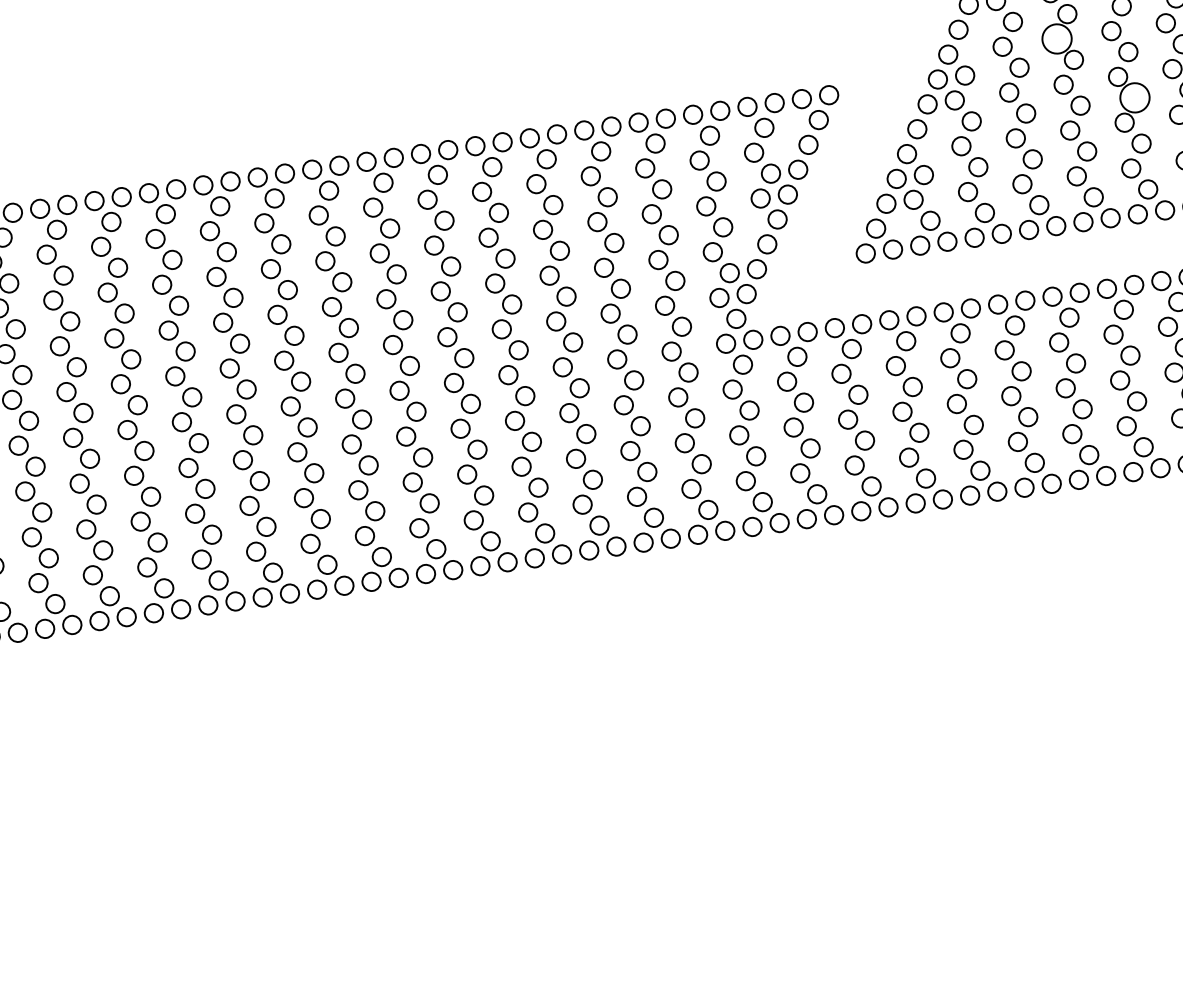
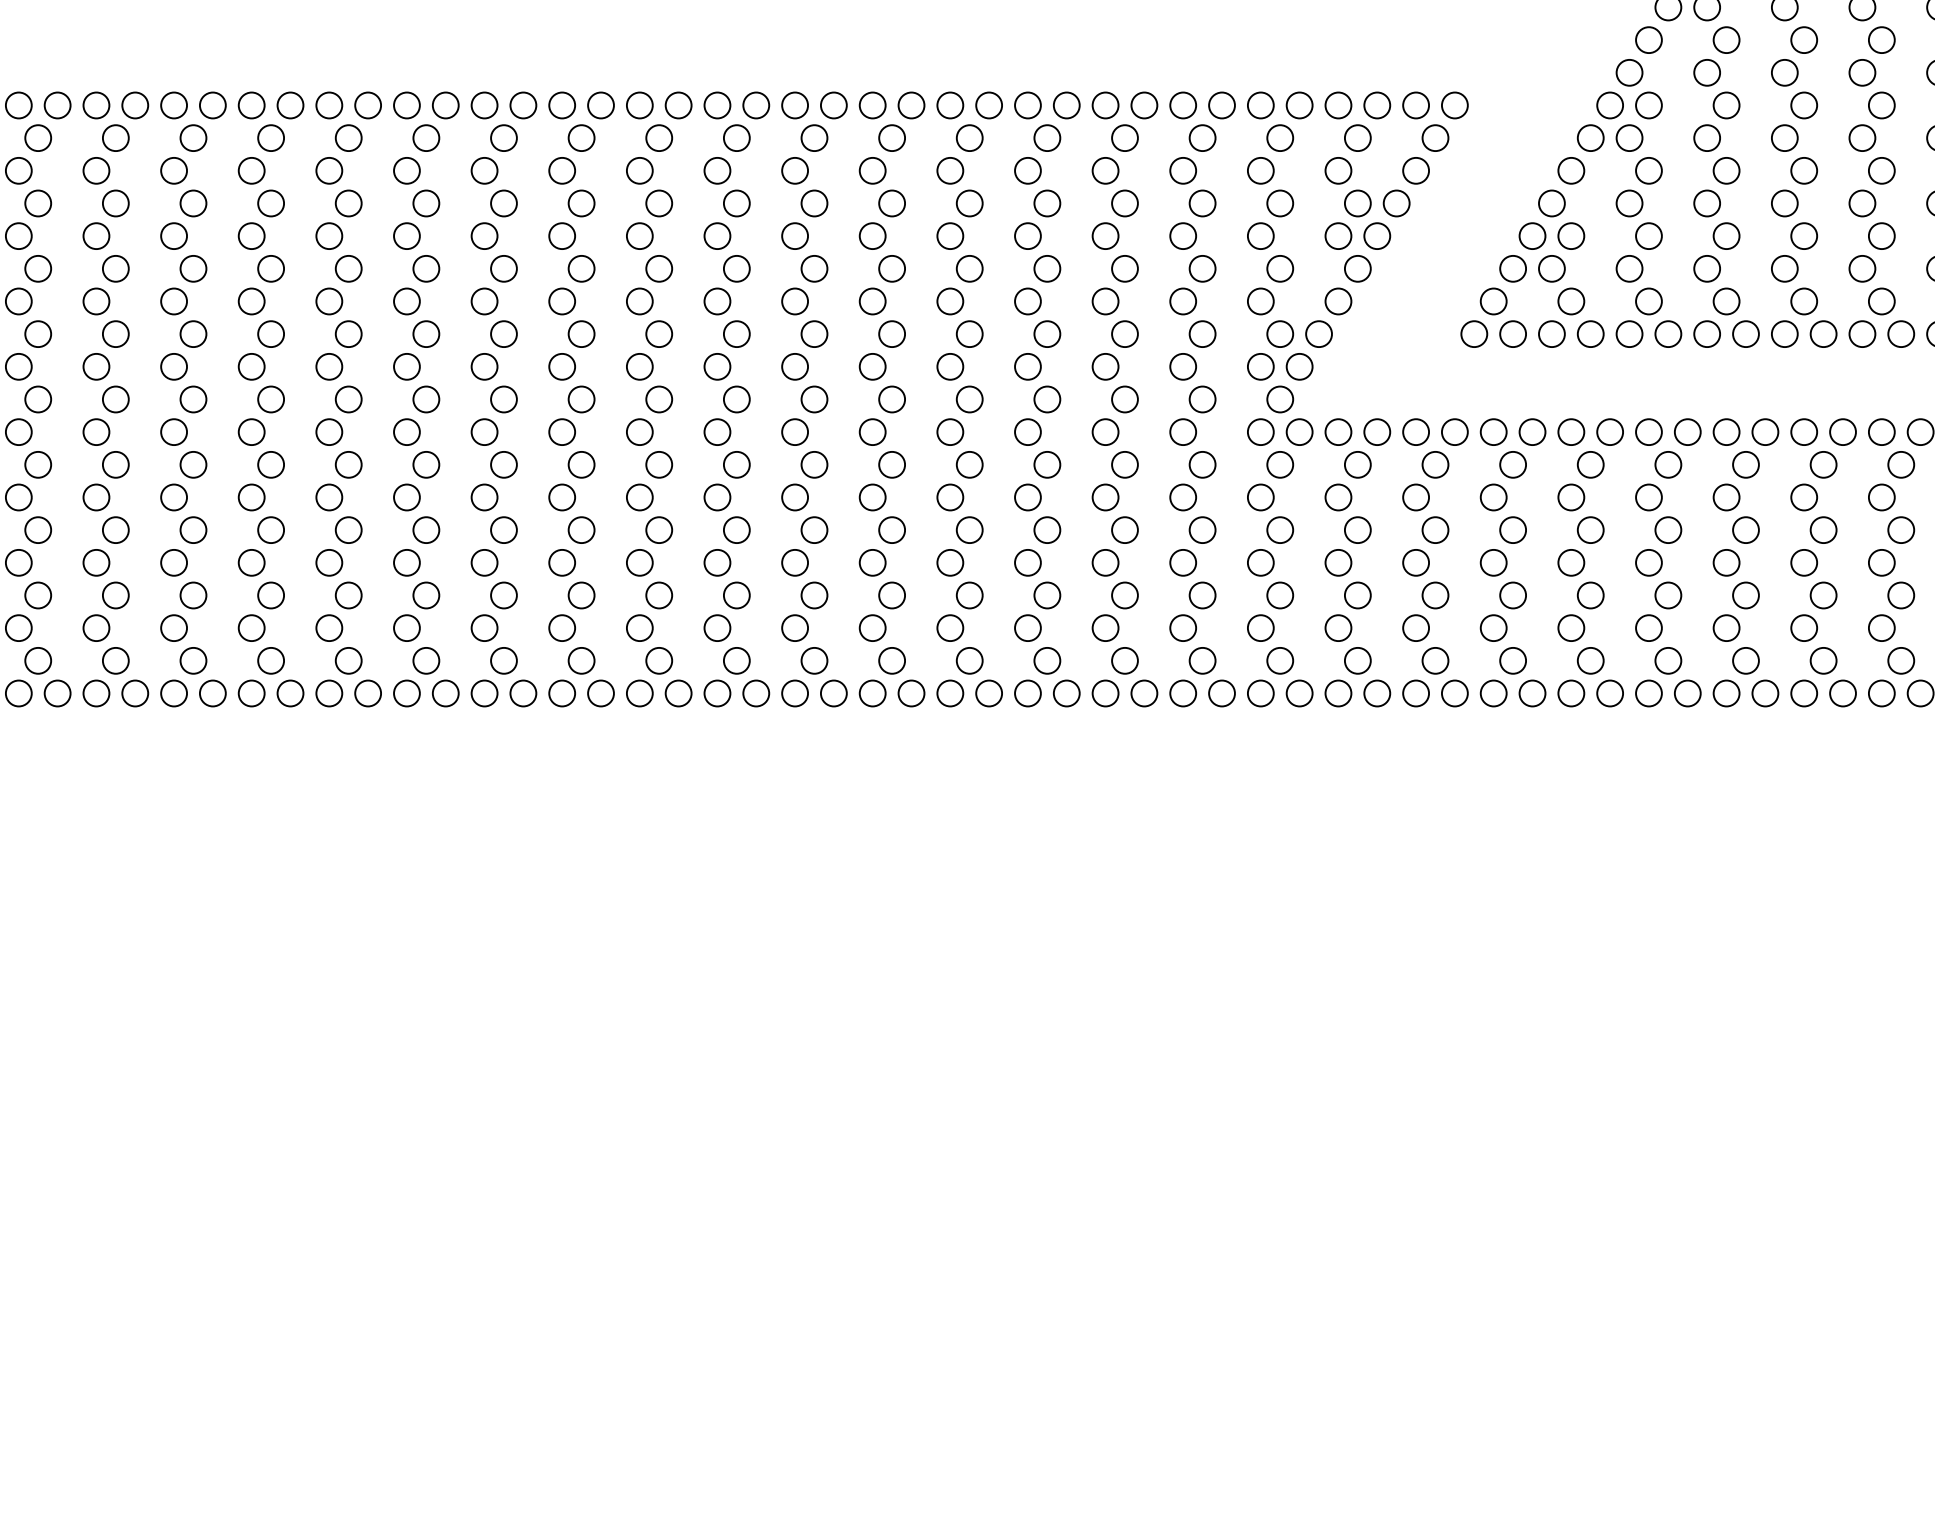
circle: (1056, 38) -> (1784, 72), size x0.62
circle: (1134, 97) -> (1881, 170), size x0.62

